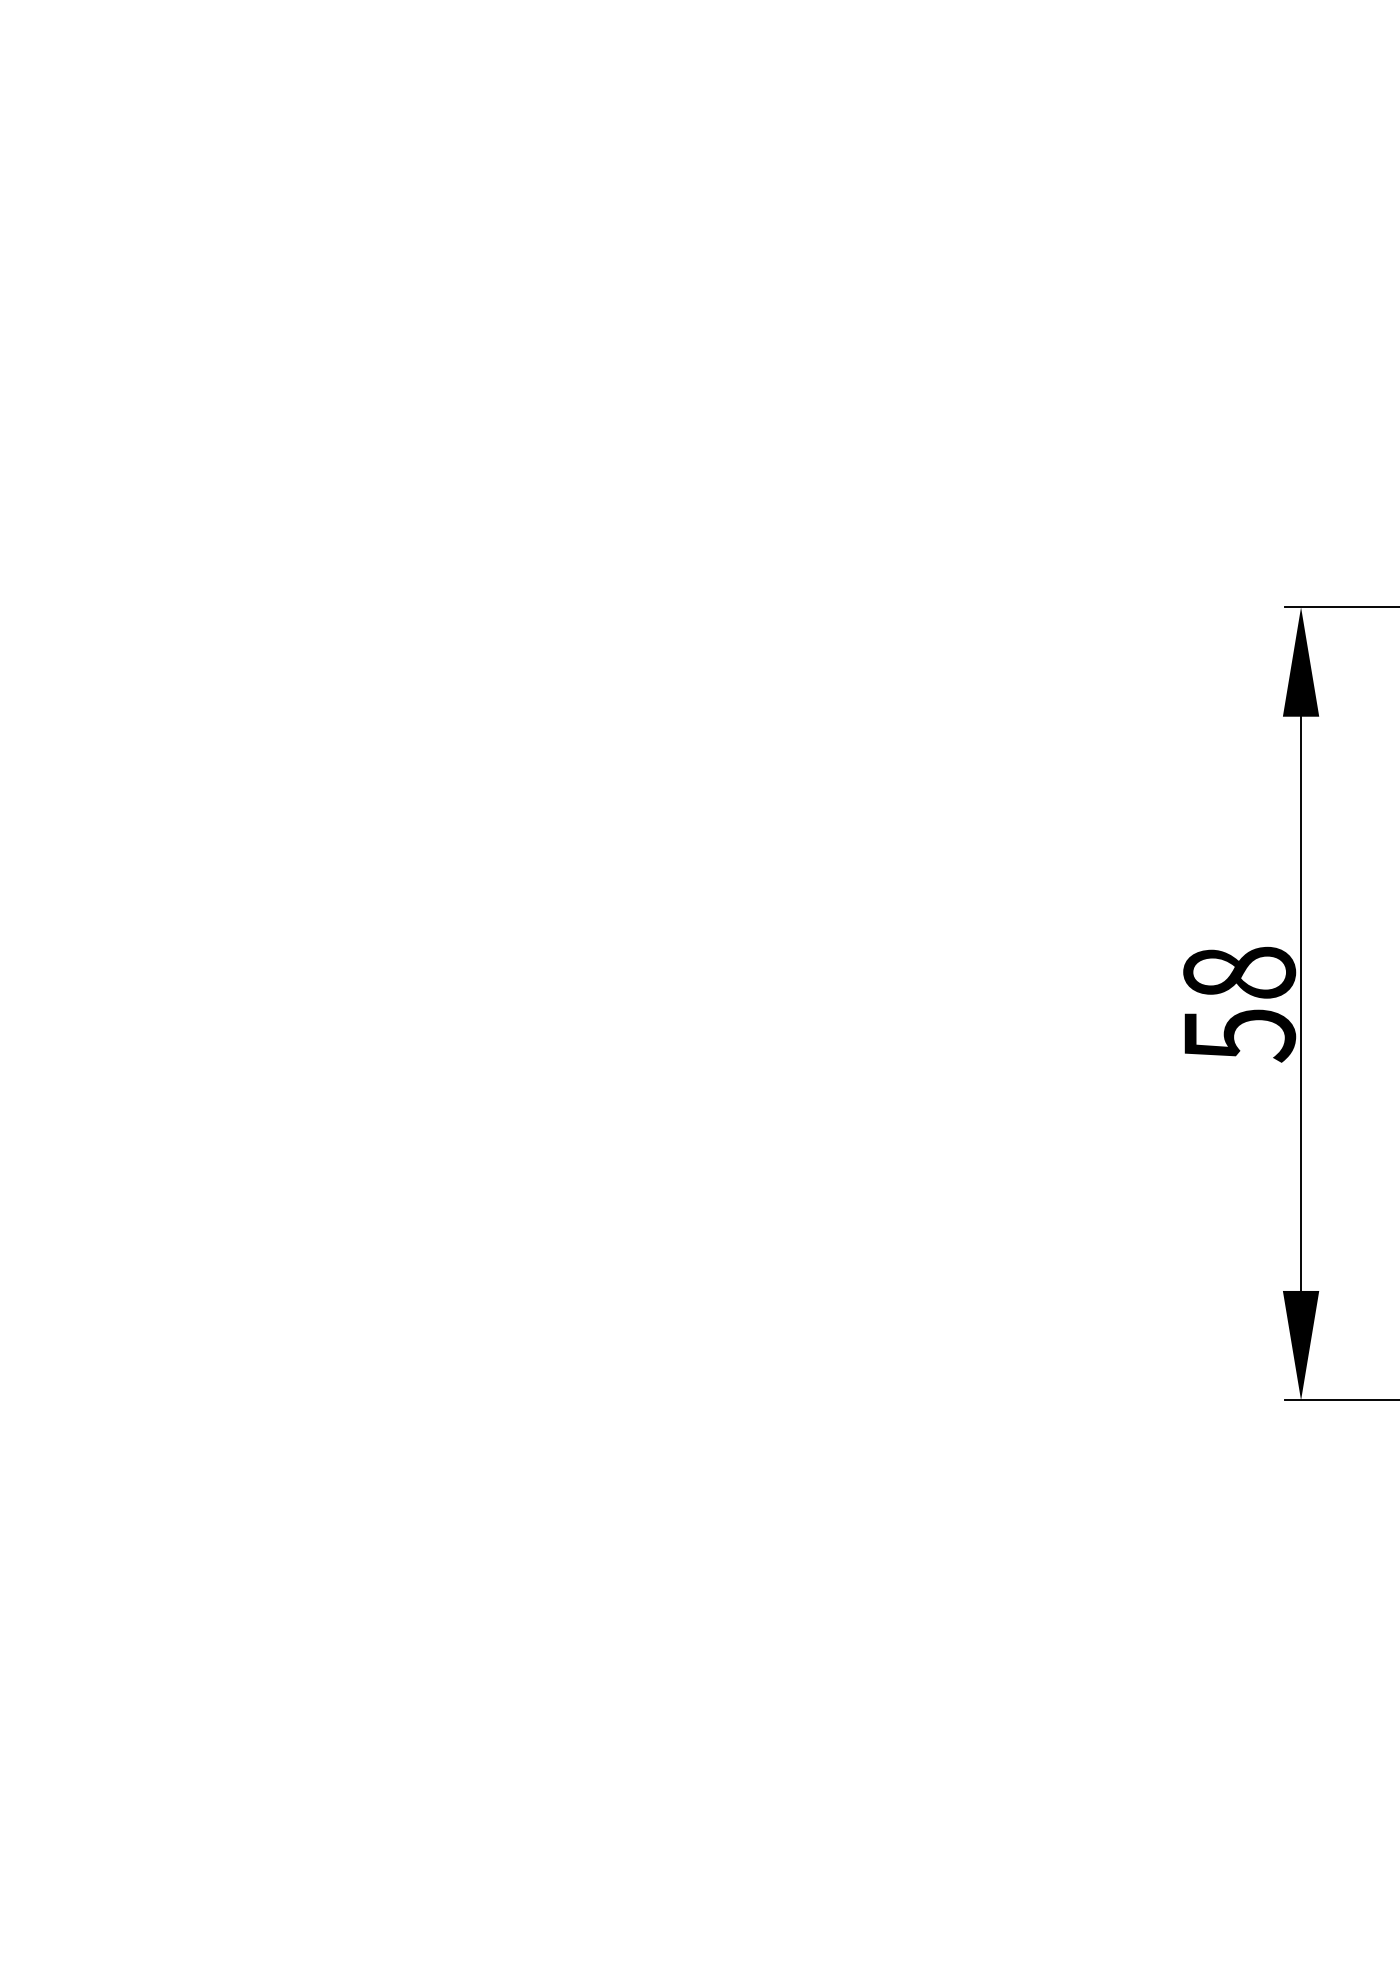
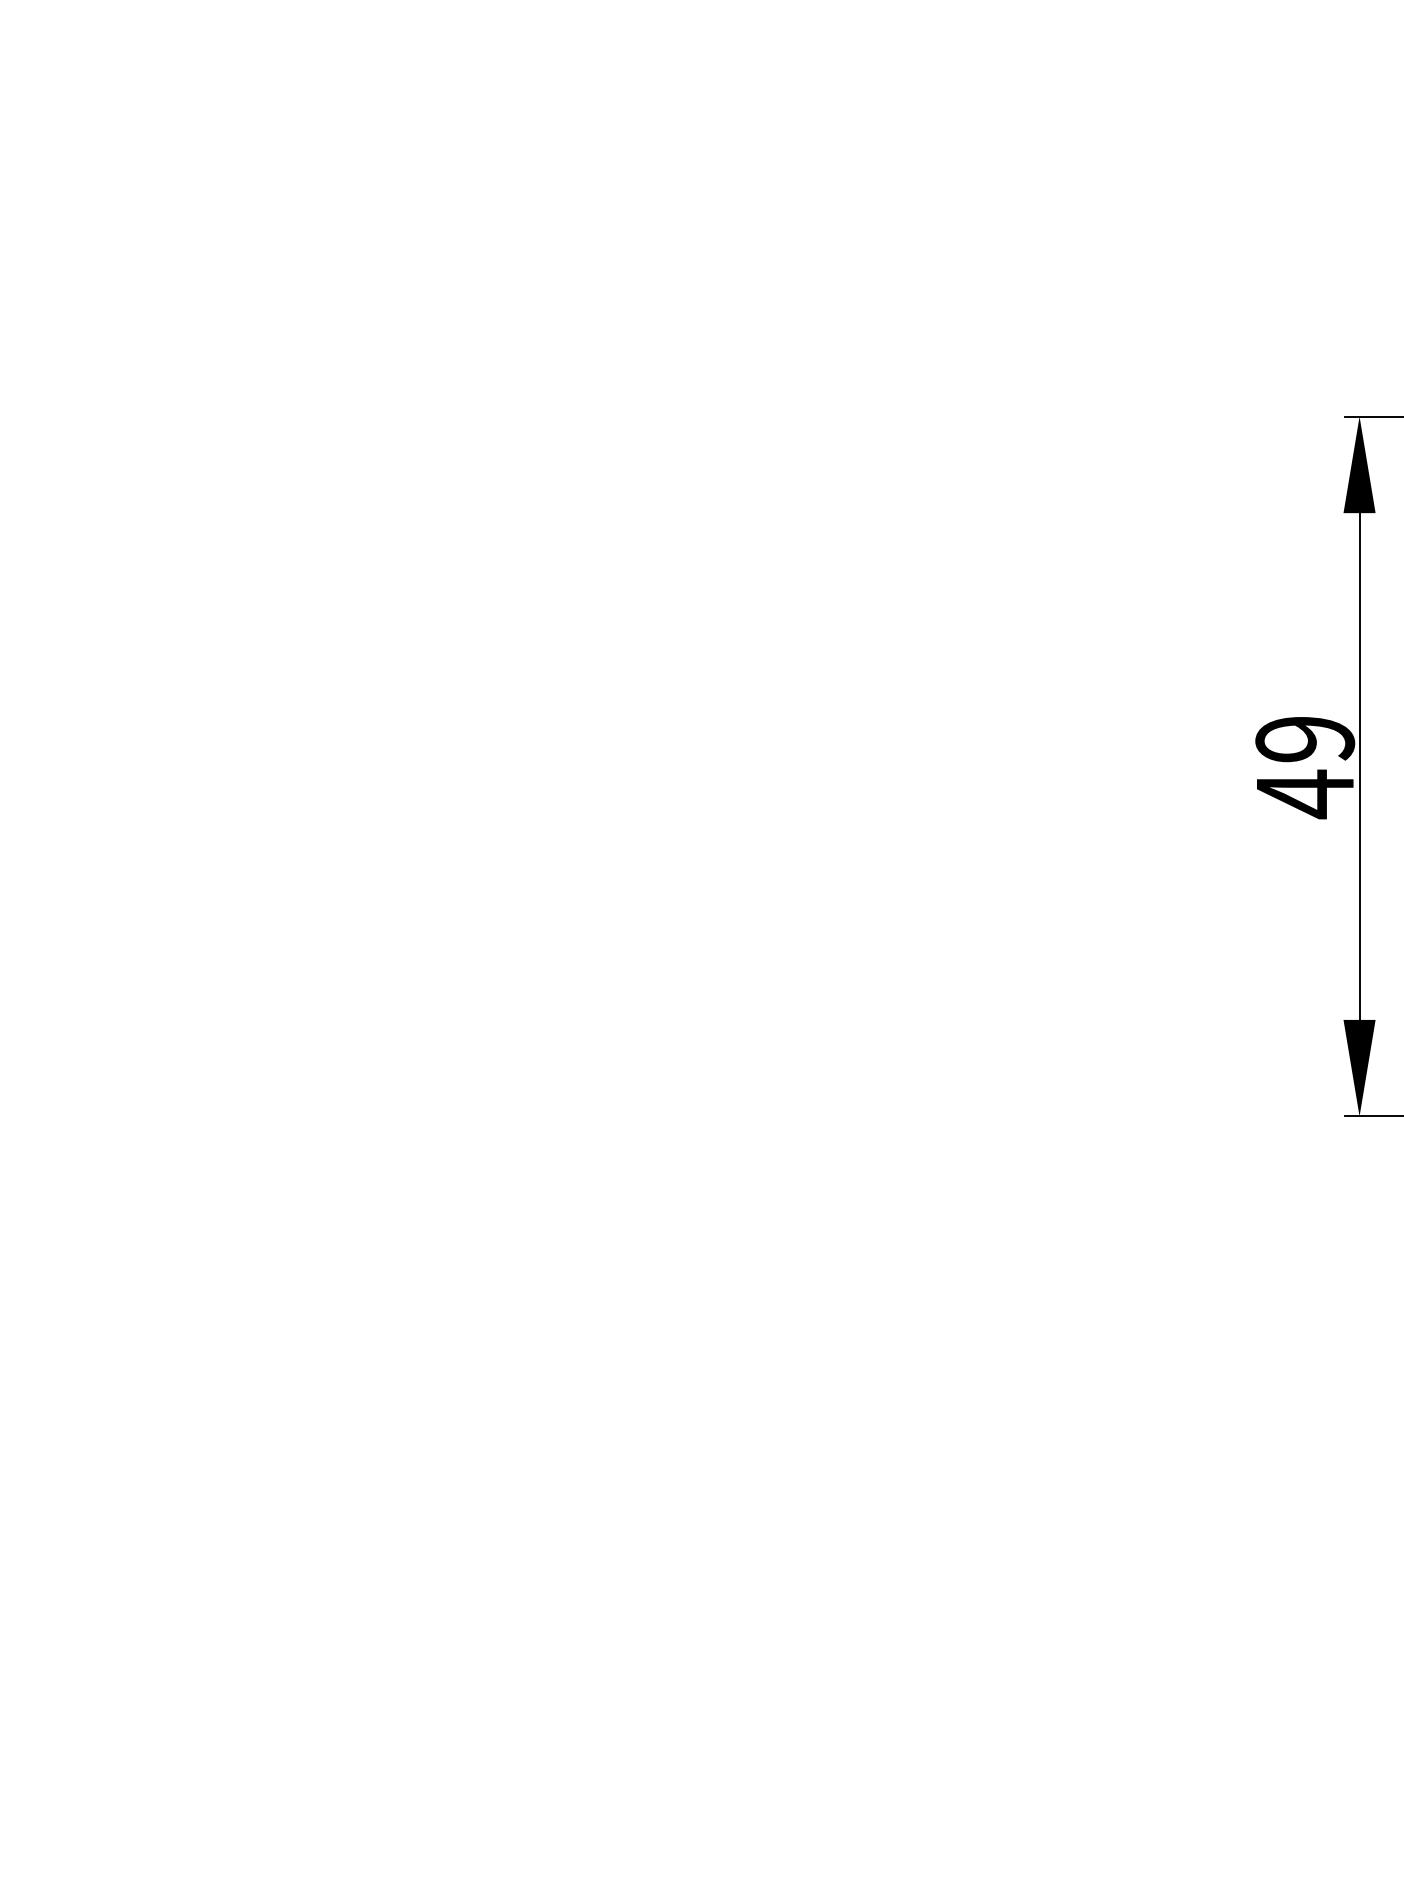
text: (1239, 1004) -> (1305, 767), 58 -> 49

